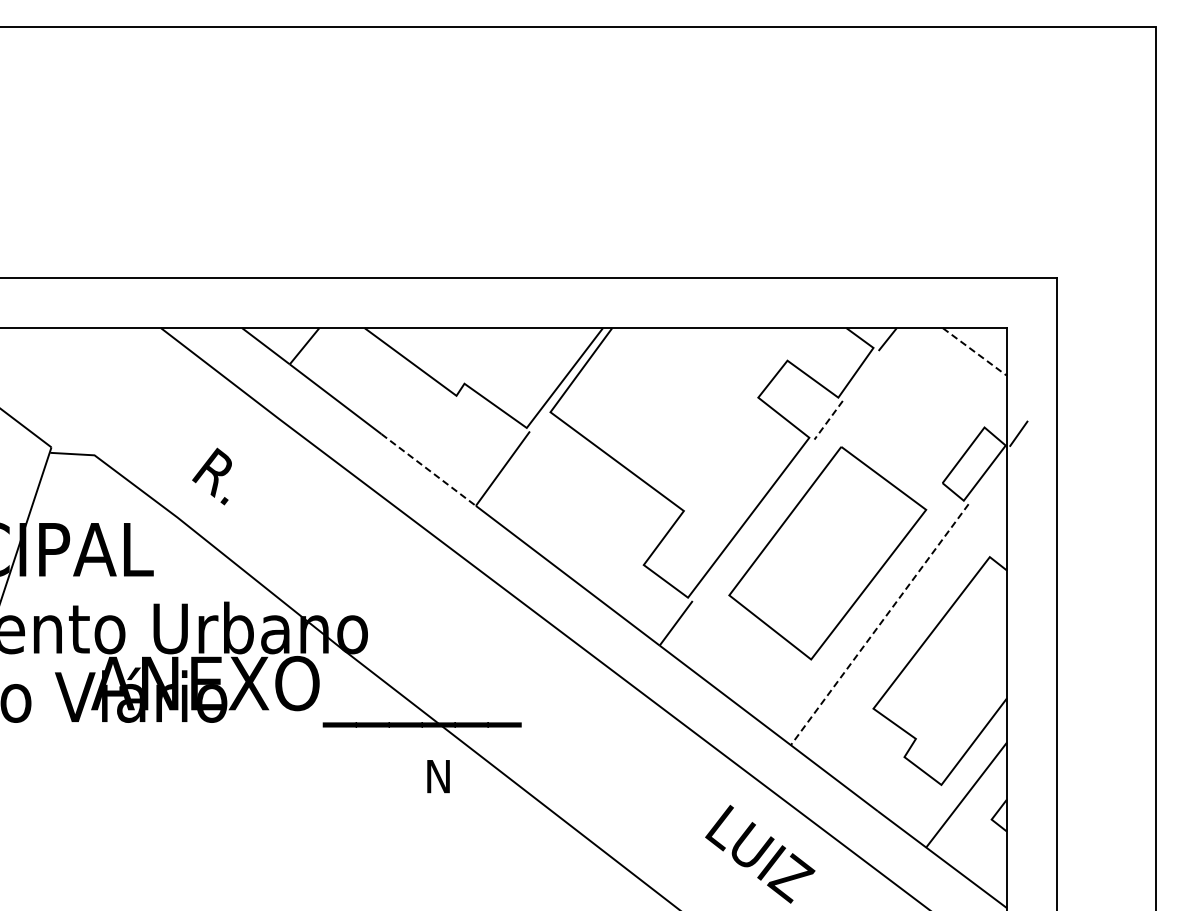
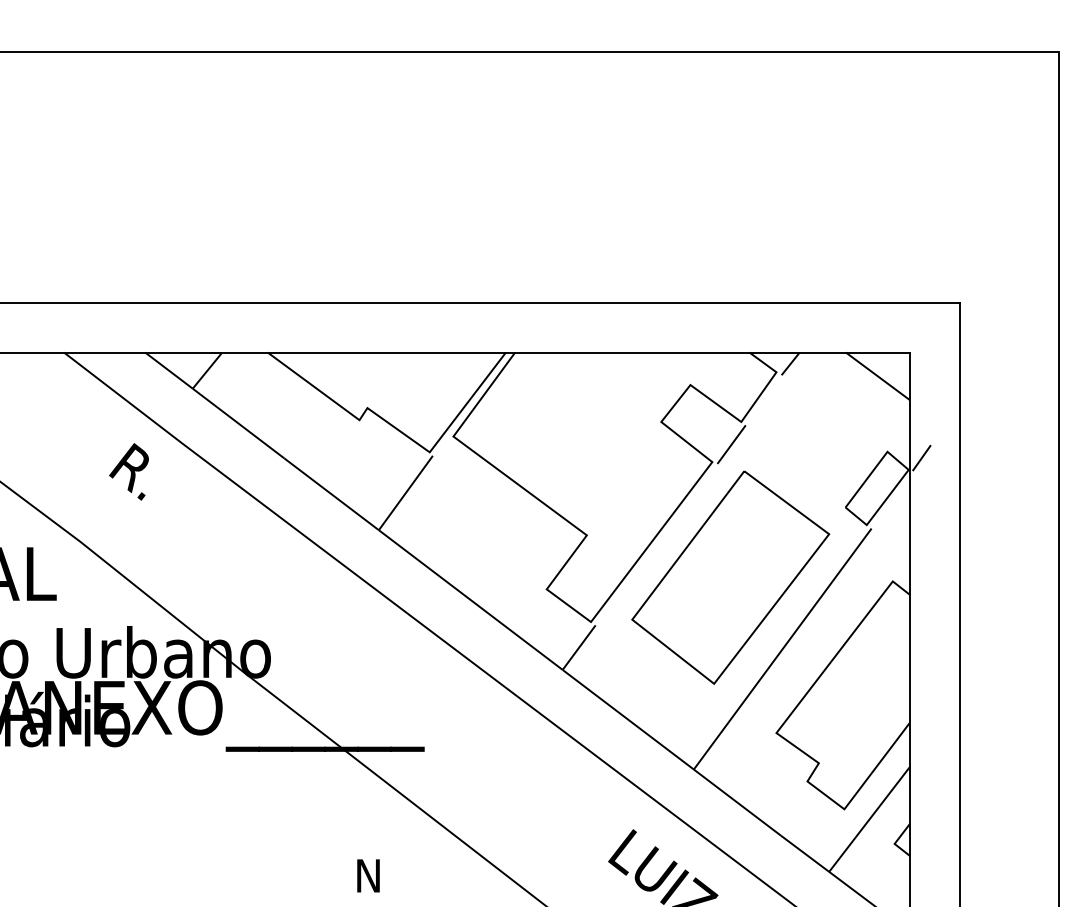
line: (975, 352) -> (878, 376), dashed -> solid
line: (828, 420) -> (731, 444), dashed -> solid
line: (429, 470) -> (332, 494), dashed -> solid
text: (211, 476) -> (128, 471), moved
line: (879, 624) -> (782, 648), dashed -> solid
text: (438, 776) -> (368, 875), moved

